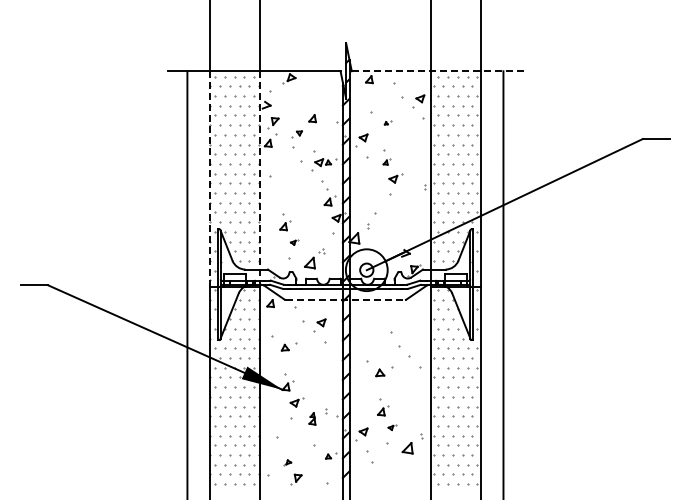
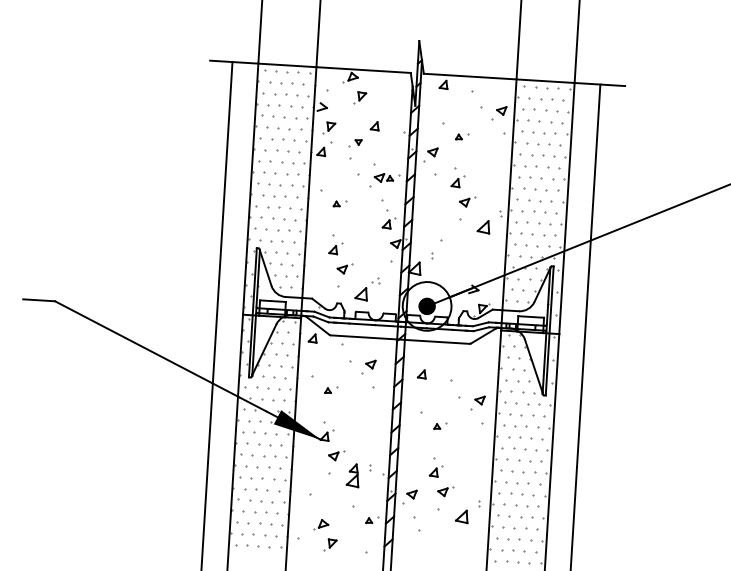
line: (438, 71) -> (524, 80), dashed -> solid
part: (298, 95) -> (360, 98), added
part: (387, 122) -> (461, 135), size x1.67
part: (386, 161) -> (457, 181), size x1.67
line: (209, 179) -> (250, 189), dashed -> solid
line: (259, 179) -> (308, 193), dashed -> solid
part: (286, 186) -> (339, 203), added
part: (410, 199) -> (483, 227), added
part: (294, 242) -> (344, 269), size x1.67
fill: (366, 269) -> (426, 305), added
line: (346, 300) -> (401, 340), dashed -> solid
part: (365, 328) -> (421, 374), added
part: (289, 346) -> (331, 389), size x0.71
part: (416, 347) -> (479, 399), added
part: (384, 371) -> (440, 425), size x0.62
part: (312, 418) -> (353, 475), size x1.67
part: (392, 427) -> (445, 491), size x1.67
part: (287, 462) -> (321, 524), size x1.67

